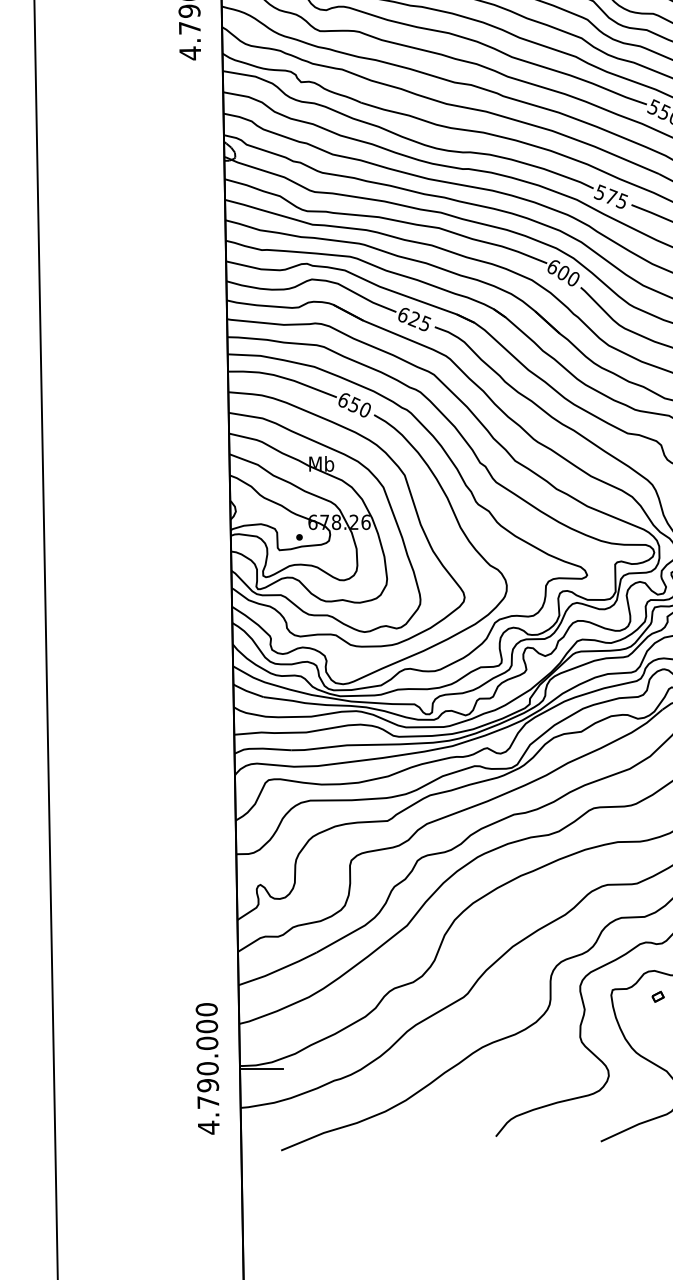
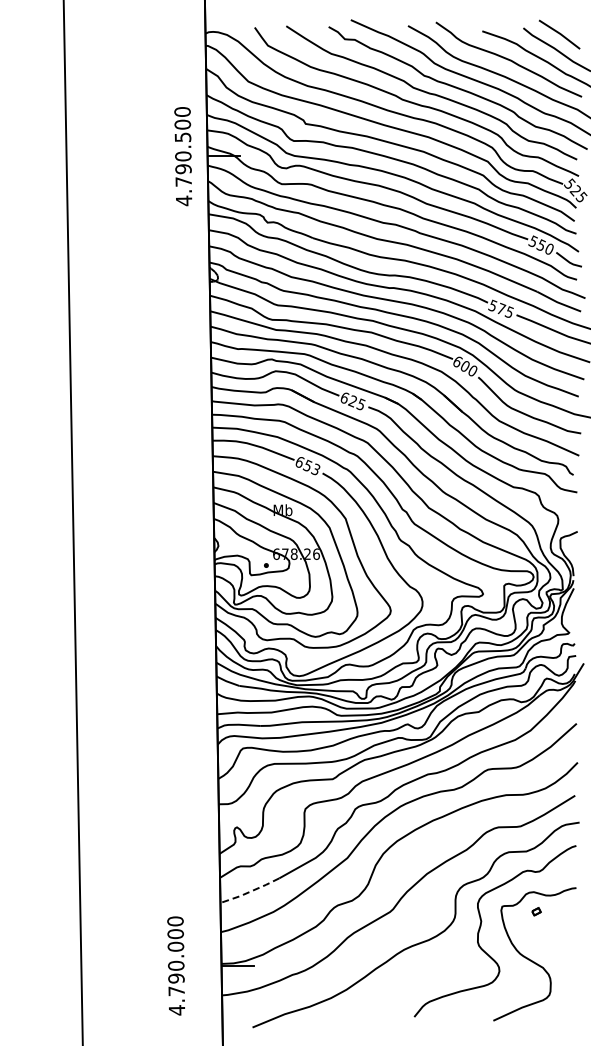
text: (364, 408) -> (315, 468), 650 -> 653
line: (277, 971) -> (249, 892), solid -> dashed
text: (206, 1068) -> (175, 965), moved

